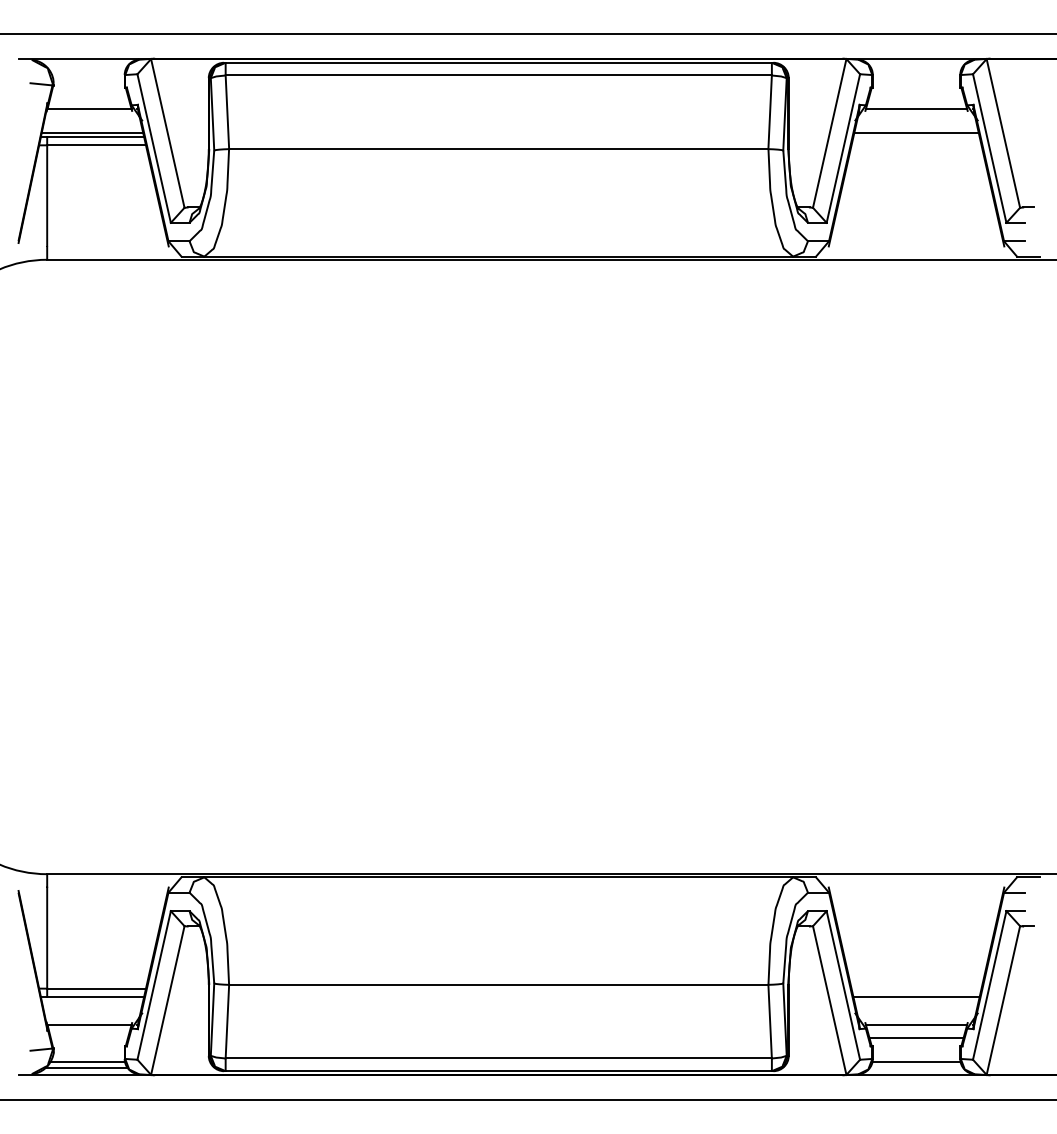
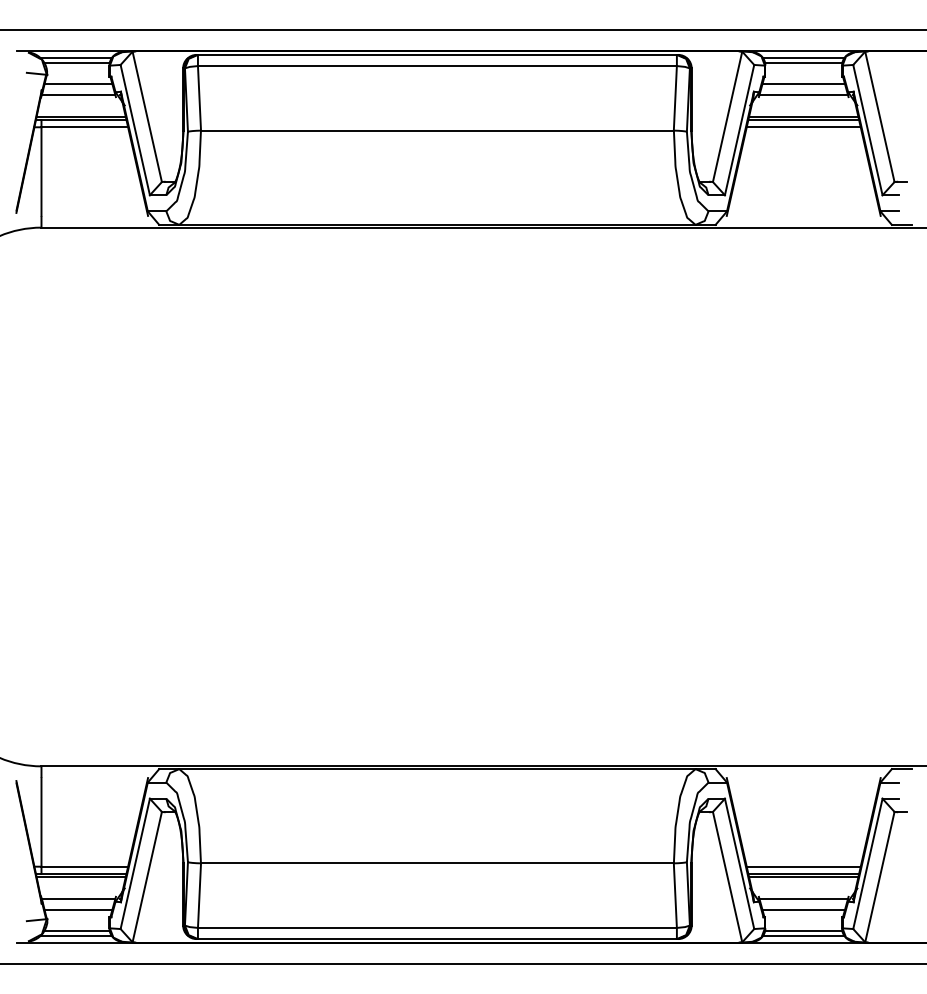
line: (86, 66) -> (75, 58), added
line: (916, 66) -> (803, 58), added
line: (87, 71) -> (76, 62), added
line: (916, 71) -> (803, 62), added
line: (89, 96) -> (78, 84), added
line: (916, 96) -> (803, 84), added
line: (916, 136) -> (803, 119), added
line: (916, 145) -> (803, 127), added
line: (916, 988) -> (803, 866), added
line: (92, 1000) -> (81, 877), added
line: (916, 1000) -> (803, 877), added
line: (89, 1037) -> (78, 909), added
line: (916, 1067) -> (803, 935), added

